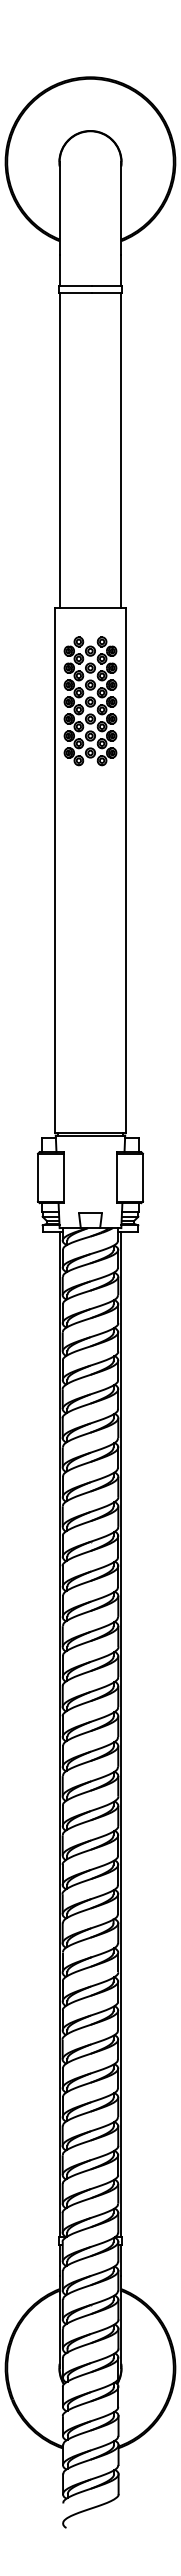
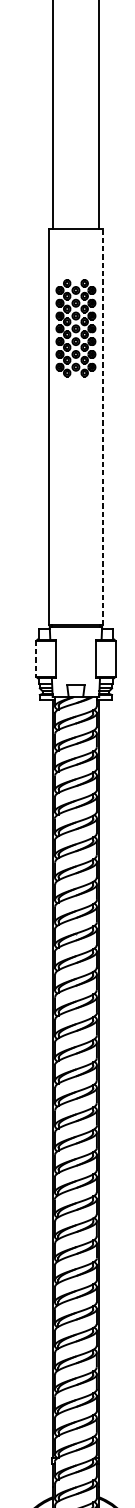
part: (90, 701) -> (75, 328), moved
line: (125, 869) -> (102, 426), solid -> dashed
line: (38, 1177) -> (36, 658), solid -> dashed

